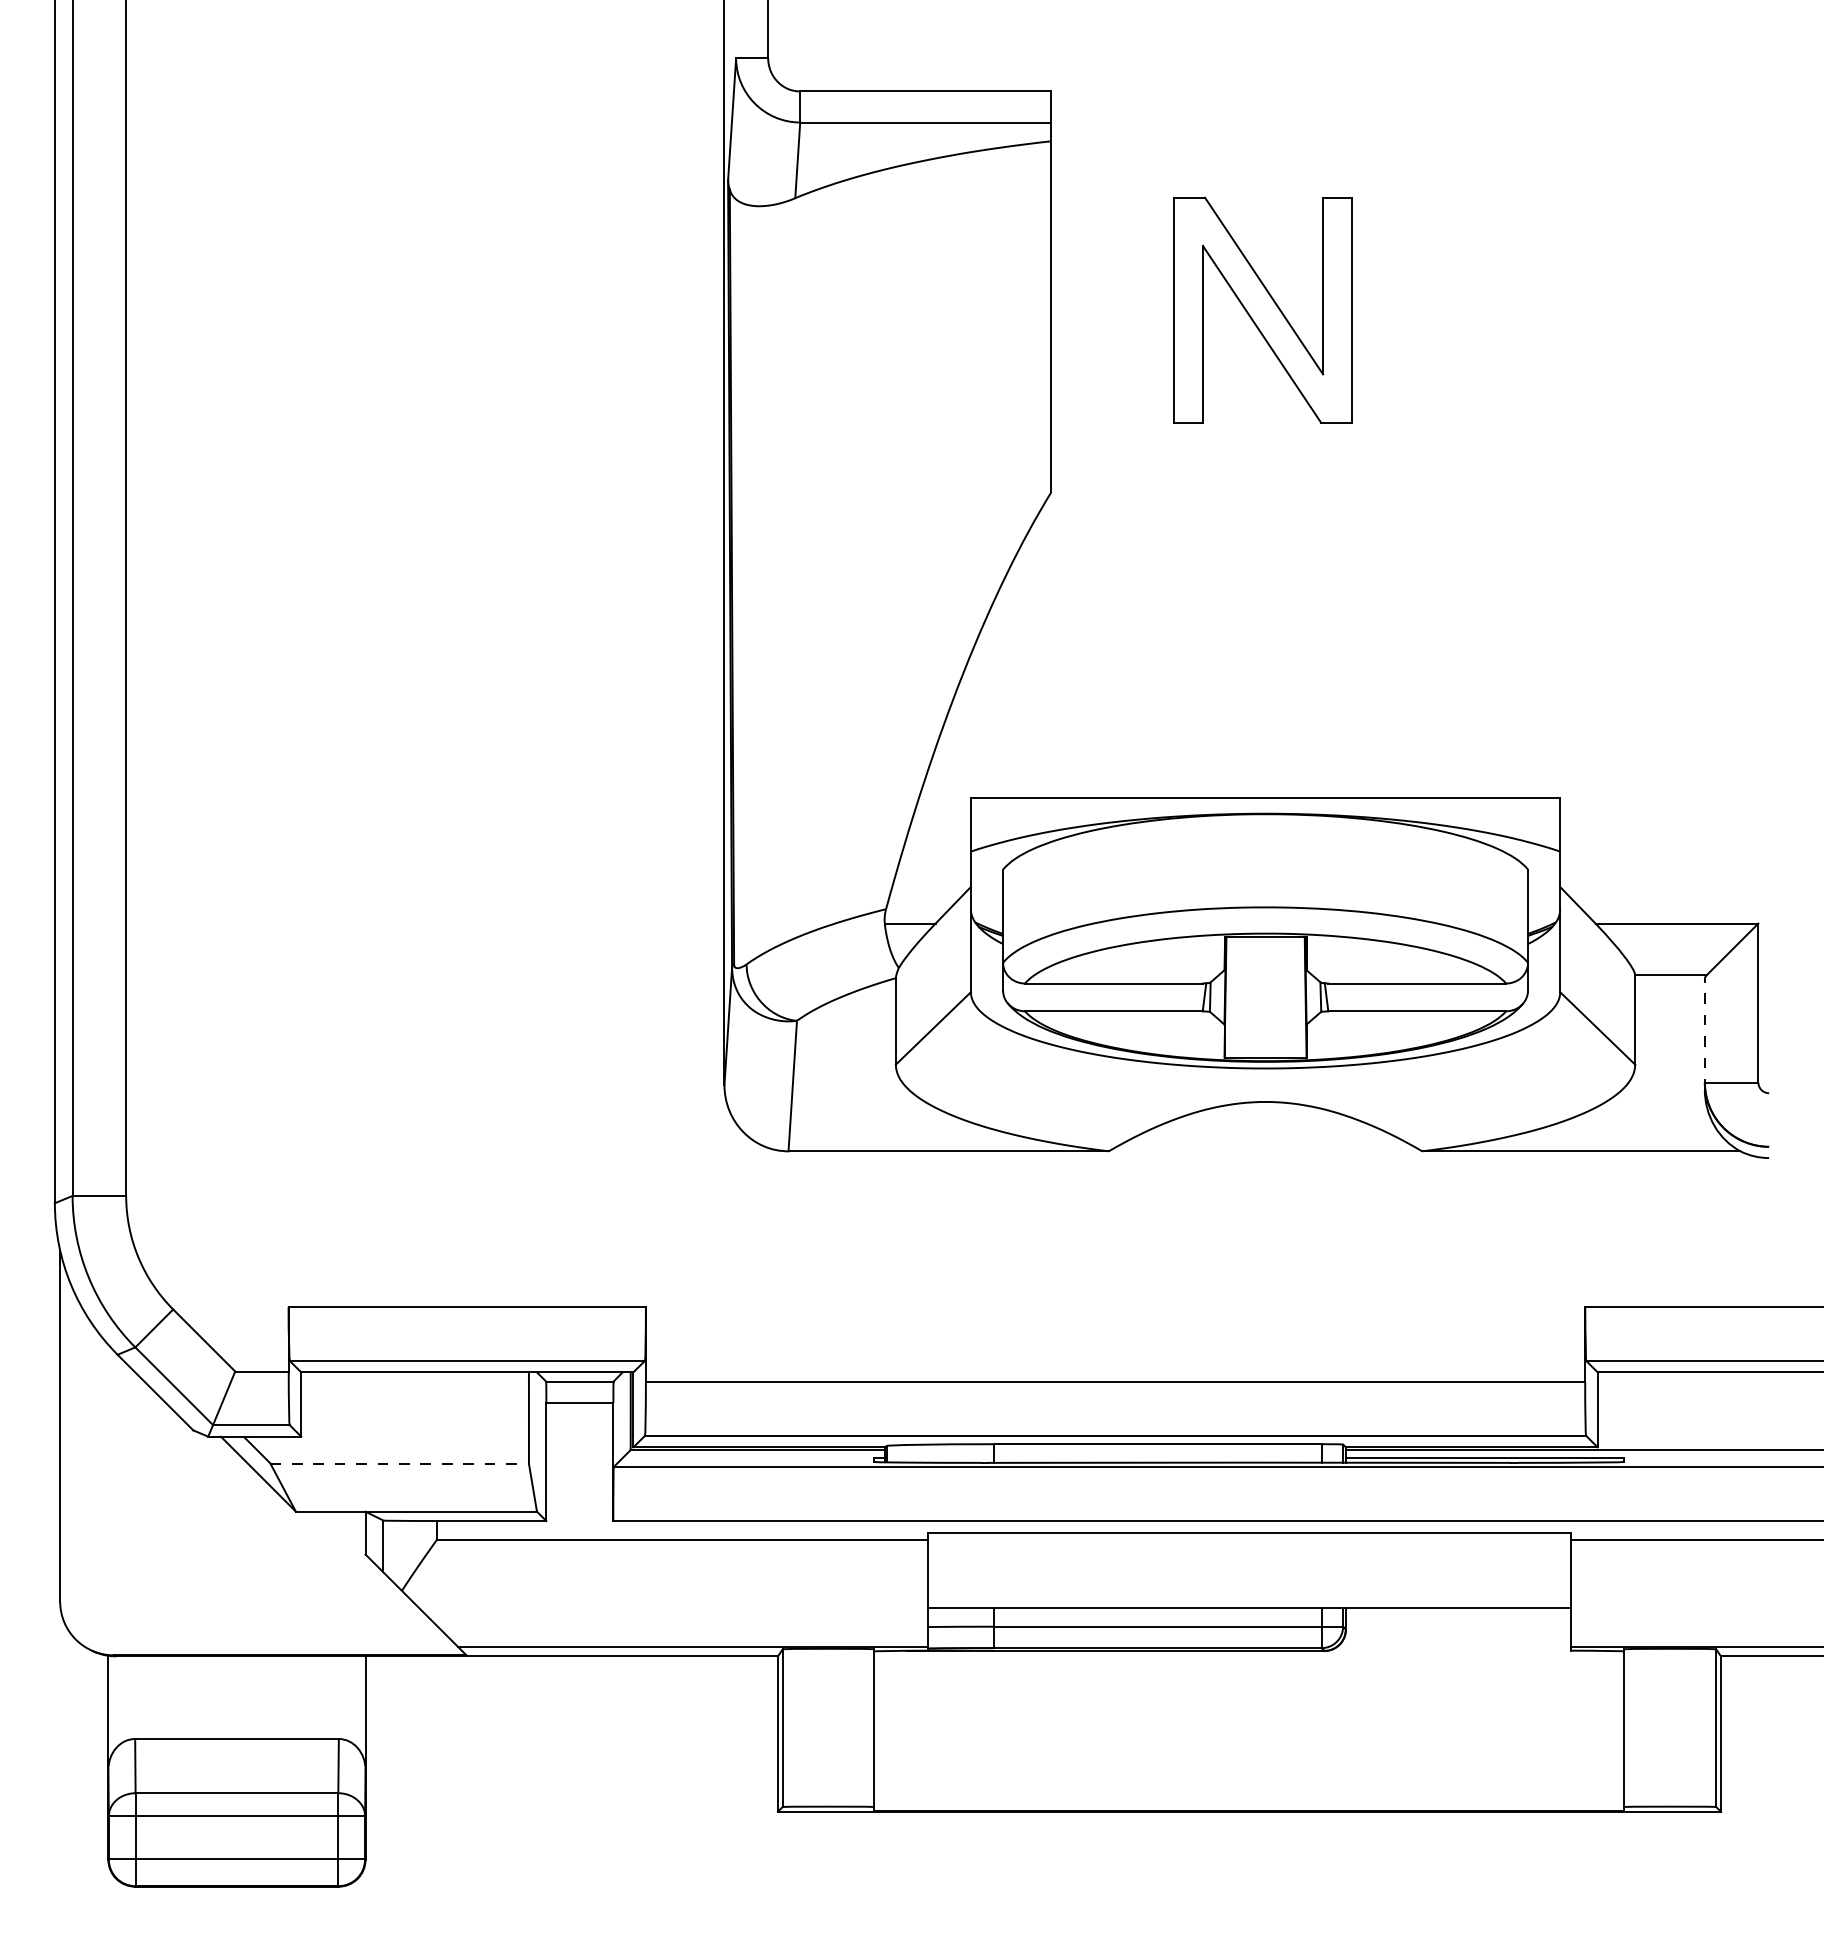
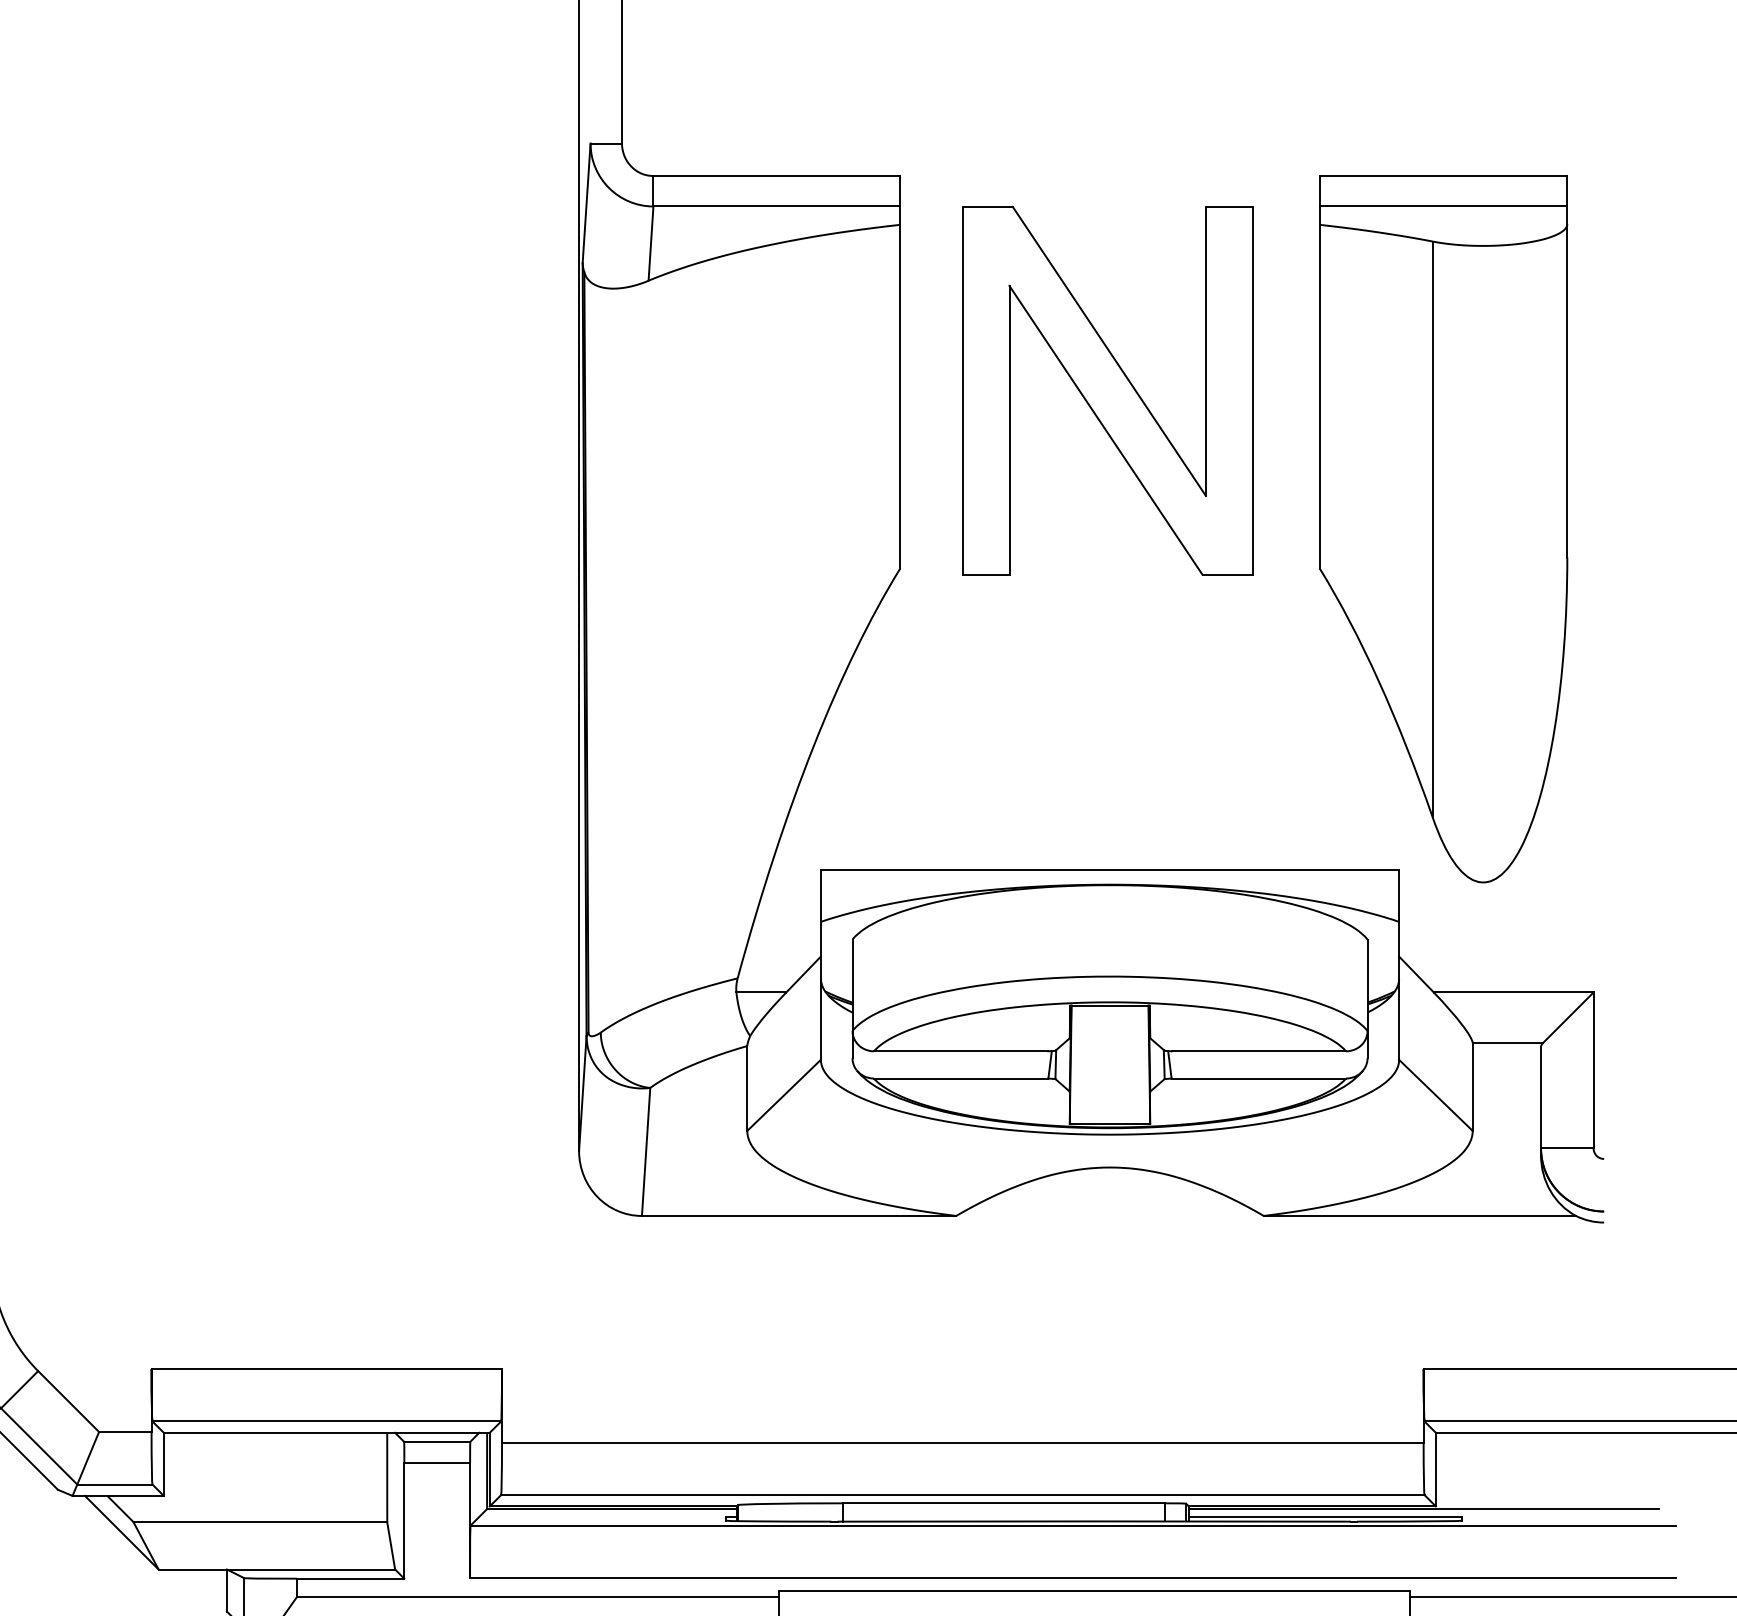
part: (1262, 309) -> (1107, 389), size x1.67
part: (1605, 451) -> (1443, 529), added
line: (1704, 1033) -> (1540, 1100), dashed -> solid
line: (400, 1463) -> (261, 1522), dashed -> solid

